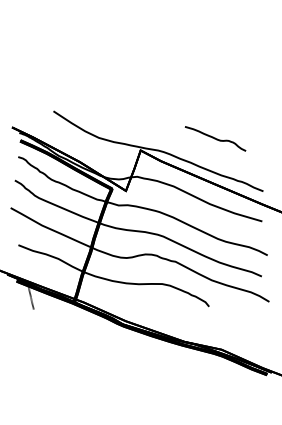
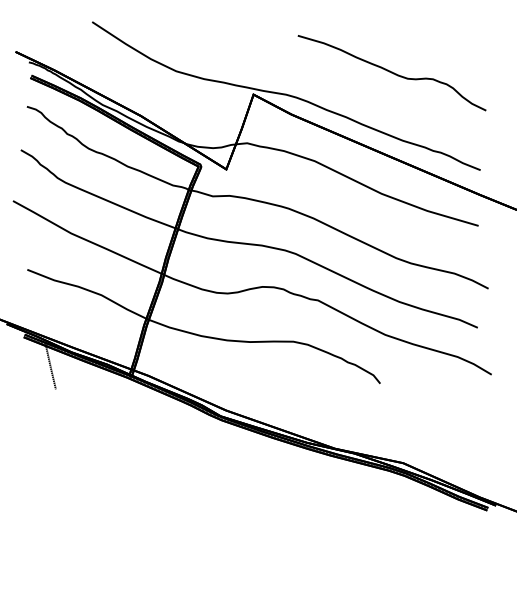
part: (215, 138) -> (391, 72), size x1.67

